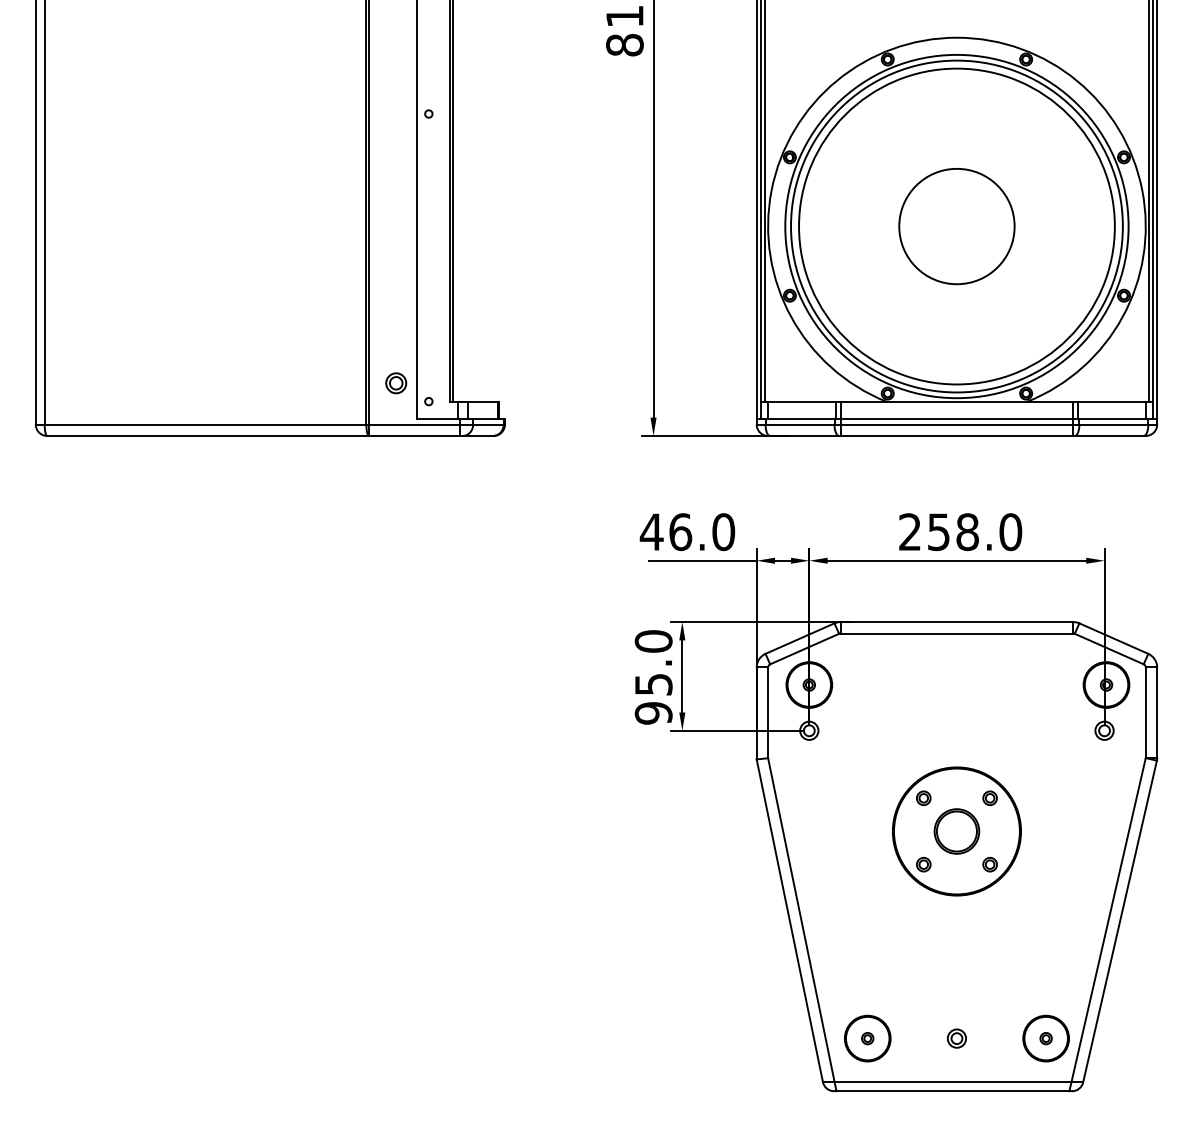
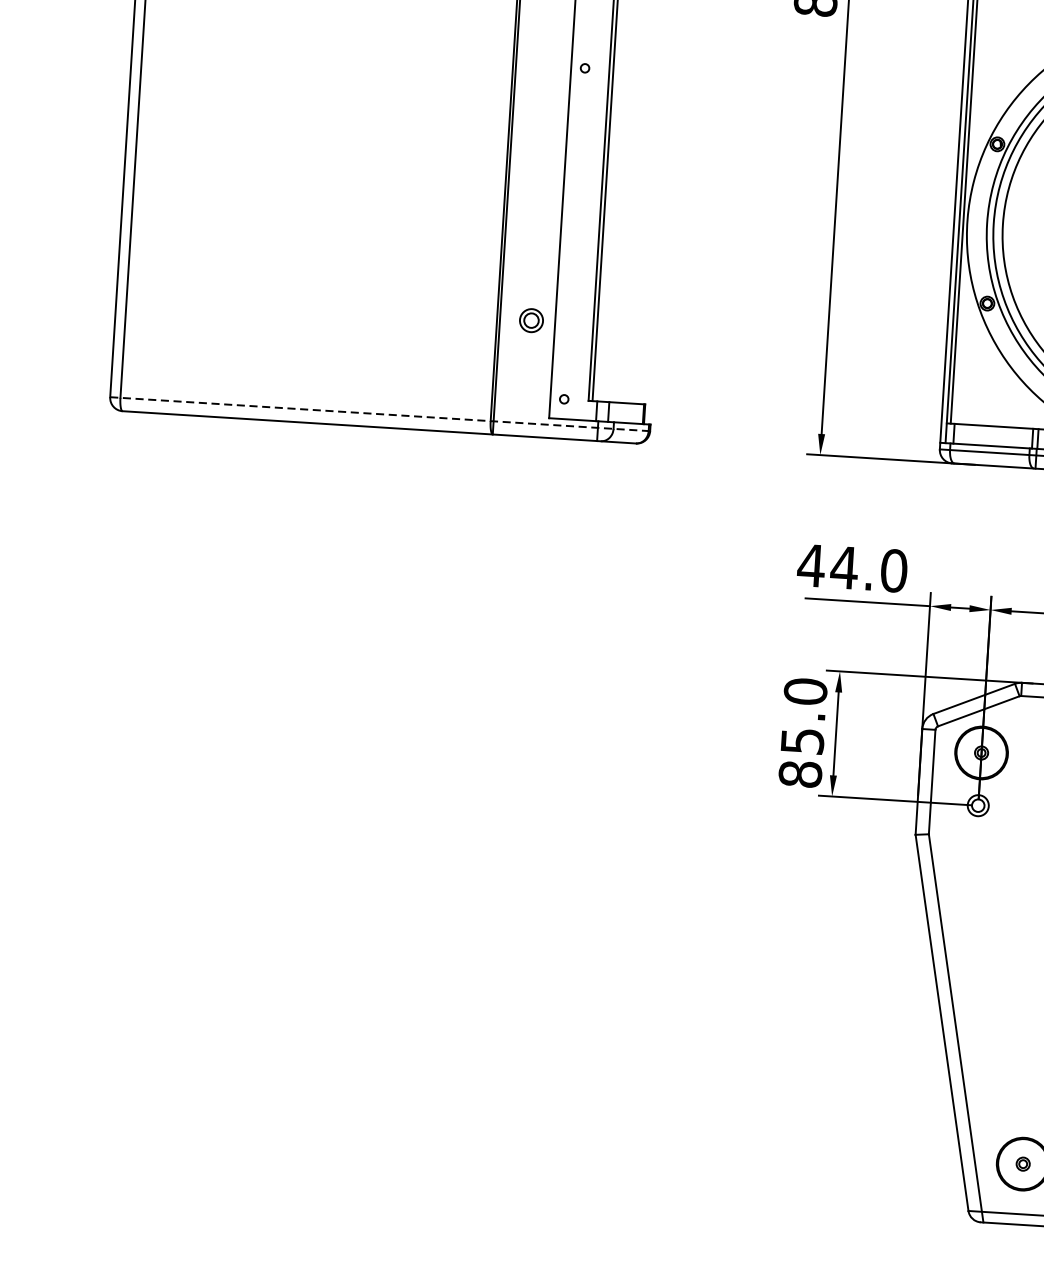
part: (396, 383) -> (531, 320), moved
line: (270, 424) -> (380, 414), solid -> dashed
text: (680, 532) -> (844, 568), 46.0 -> 44.0
text: (653, 713) -> (800, 774), 95.0 -> 85.0

